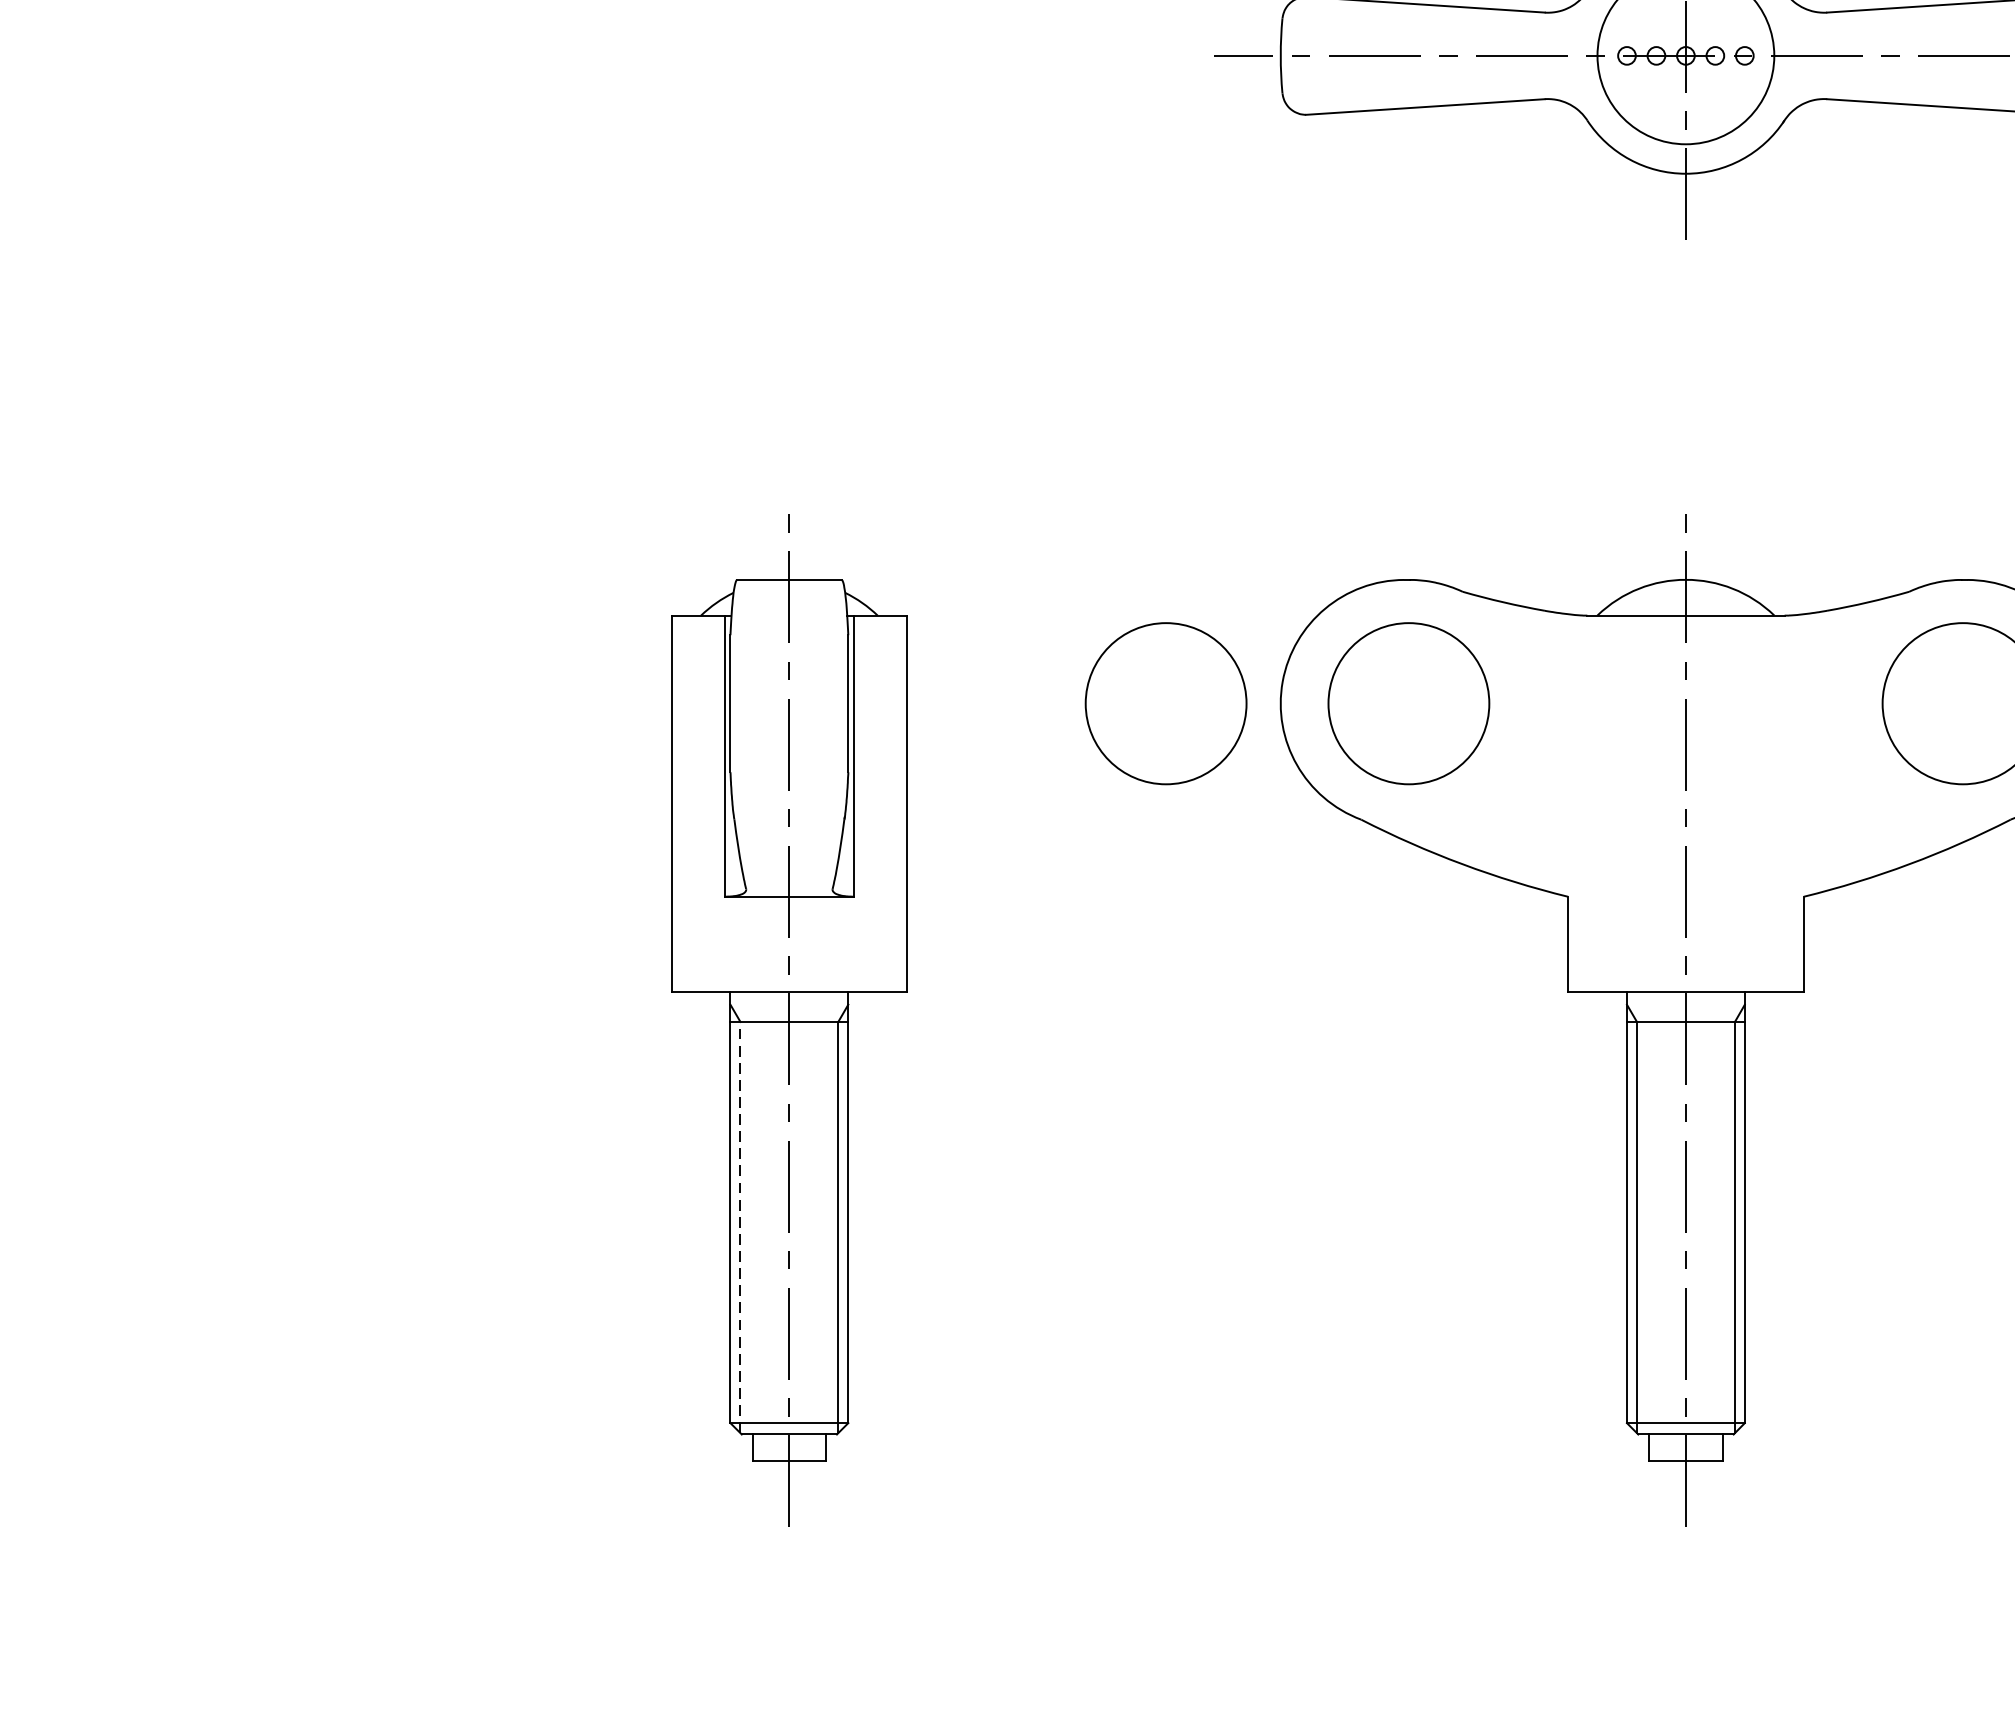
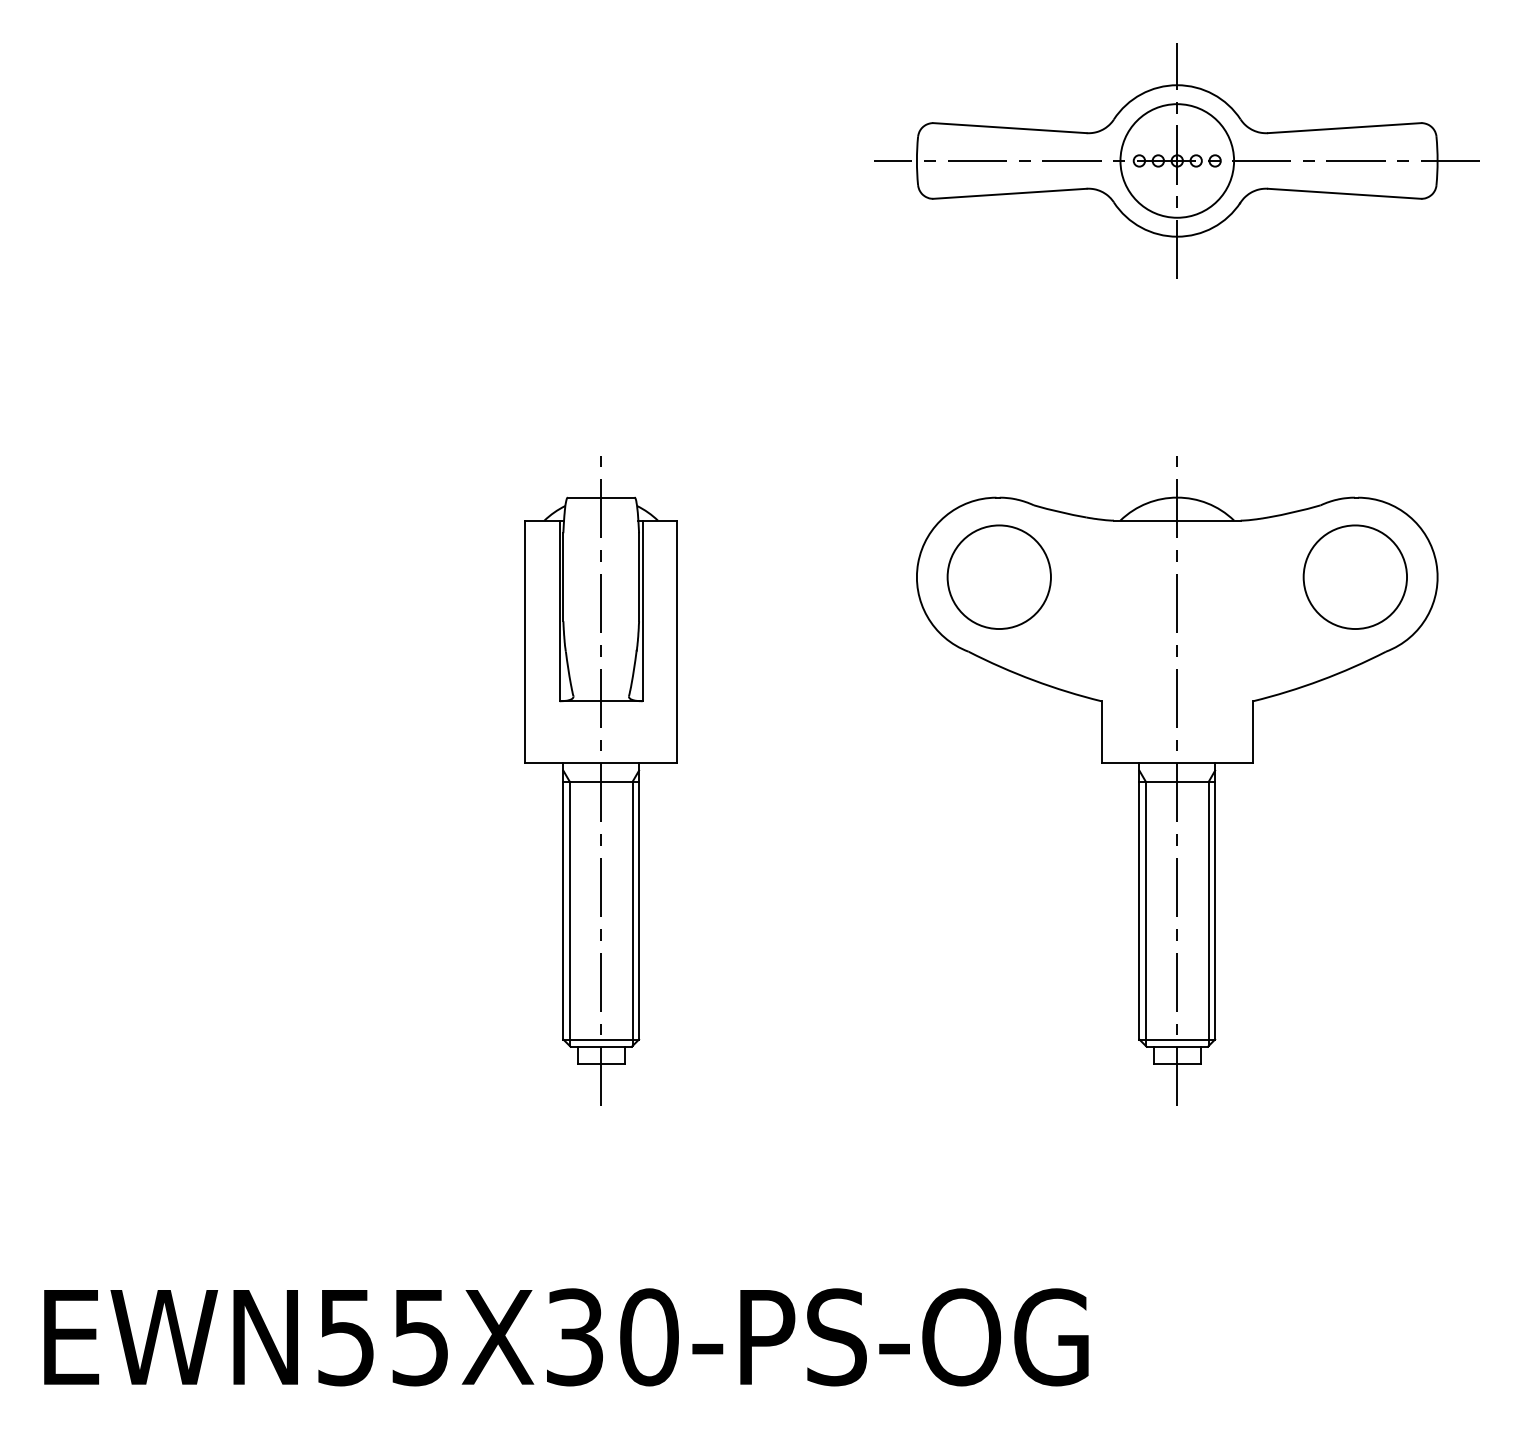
part: (1164, 702) -> (842, 576), removed
line: (740, 1227) -> (569, 913), dashed -> solid

